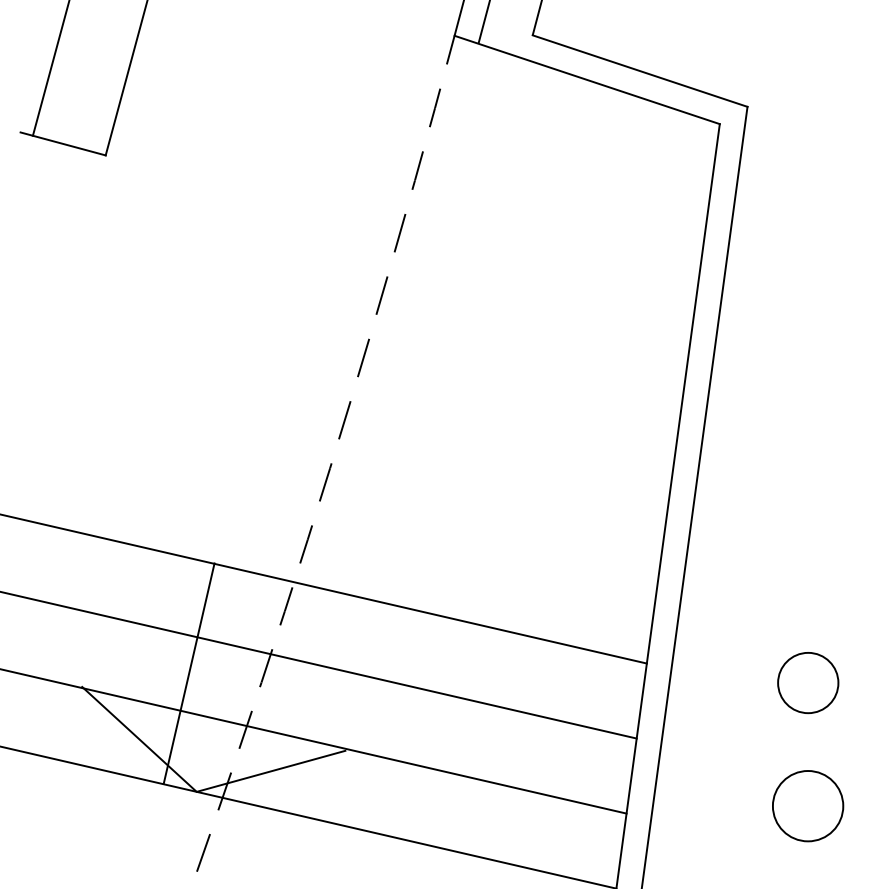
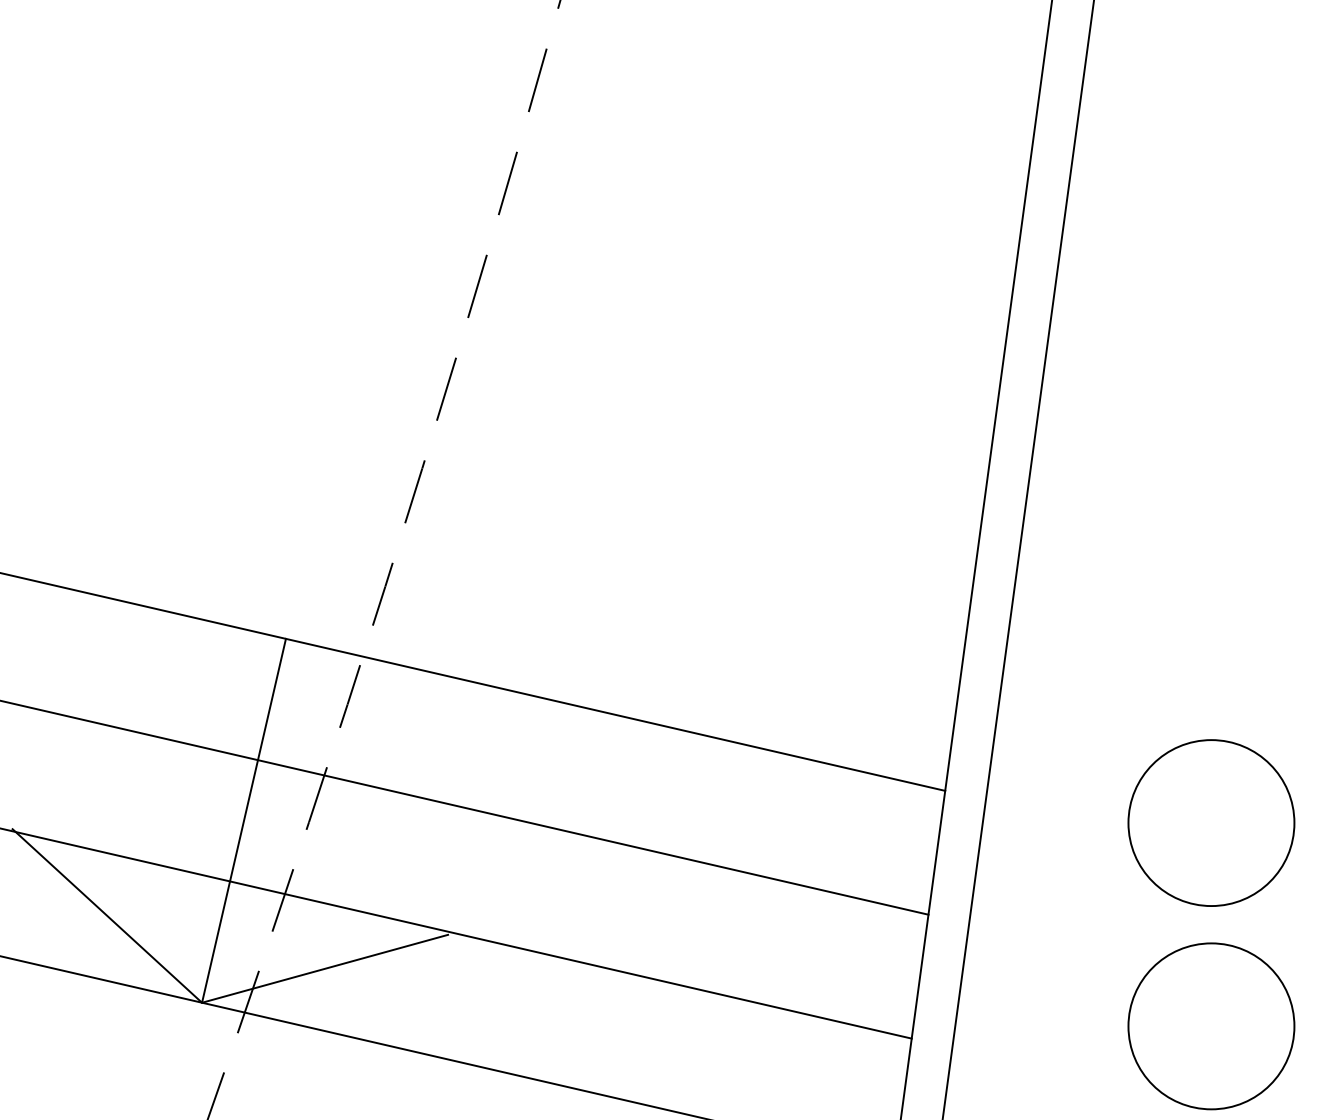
line: (188, 673) -> (242, 820), moved
circle: (808, 682) -> (1212, 822), size x1.67
circle: (807, 805) -> (1210, 1025), size x1.43

